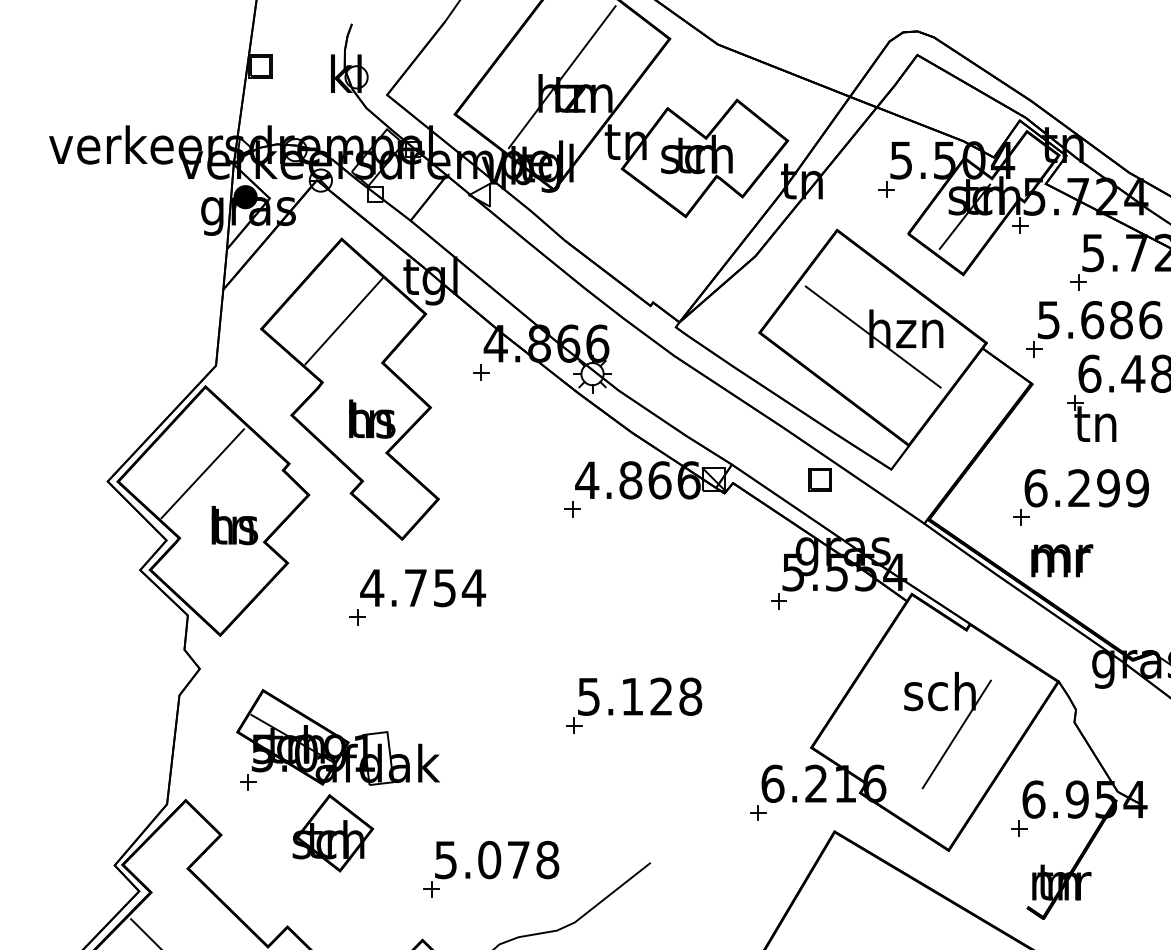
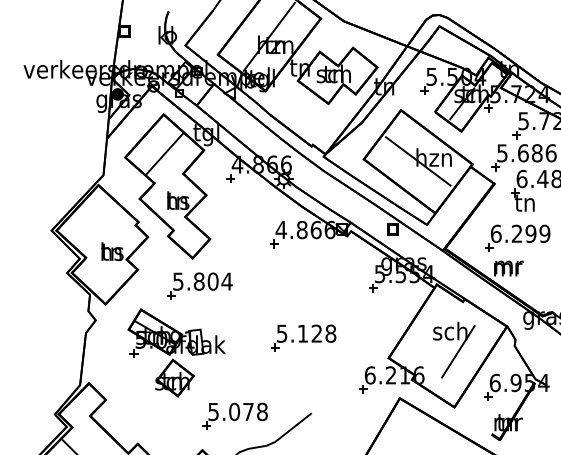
line: (201, 472) -> (96, 226), removed
text: (408, 587) -> (195, 281), 4.754 -> 5.804
part: (337, 779) -> (176, 352), moved

